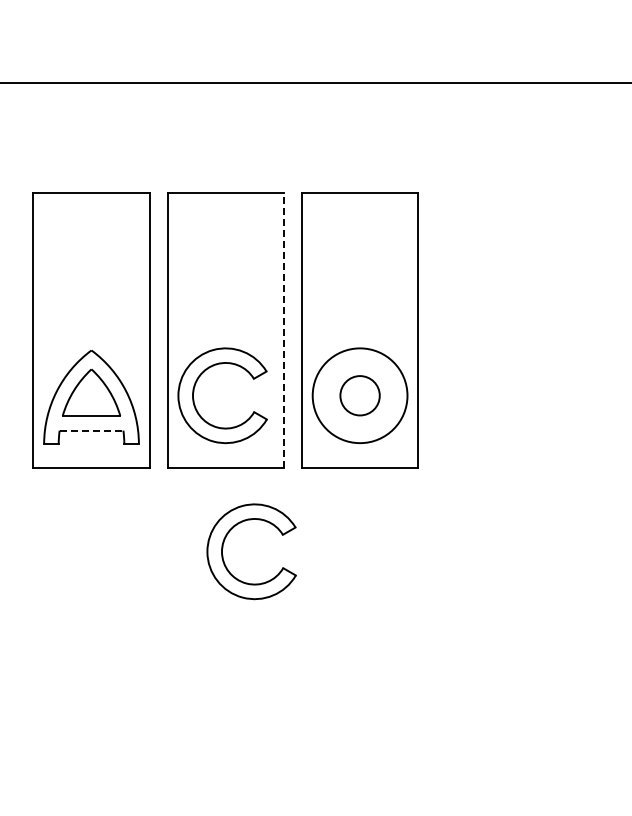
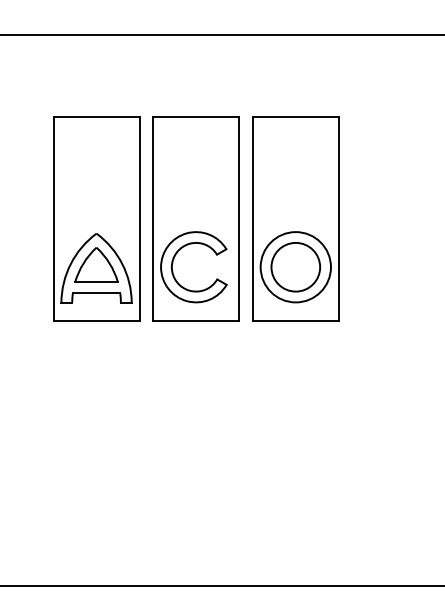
line: (283, 329) -> (238, 218), dashed -> solid
circle: (359, 395) -> (295, 267), size x1.67
line: (91, 430) -> (96, 293), dashed -> solid
part: (223, 548) -> (194, 380), removed

